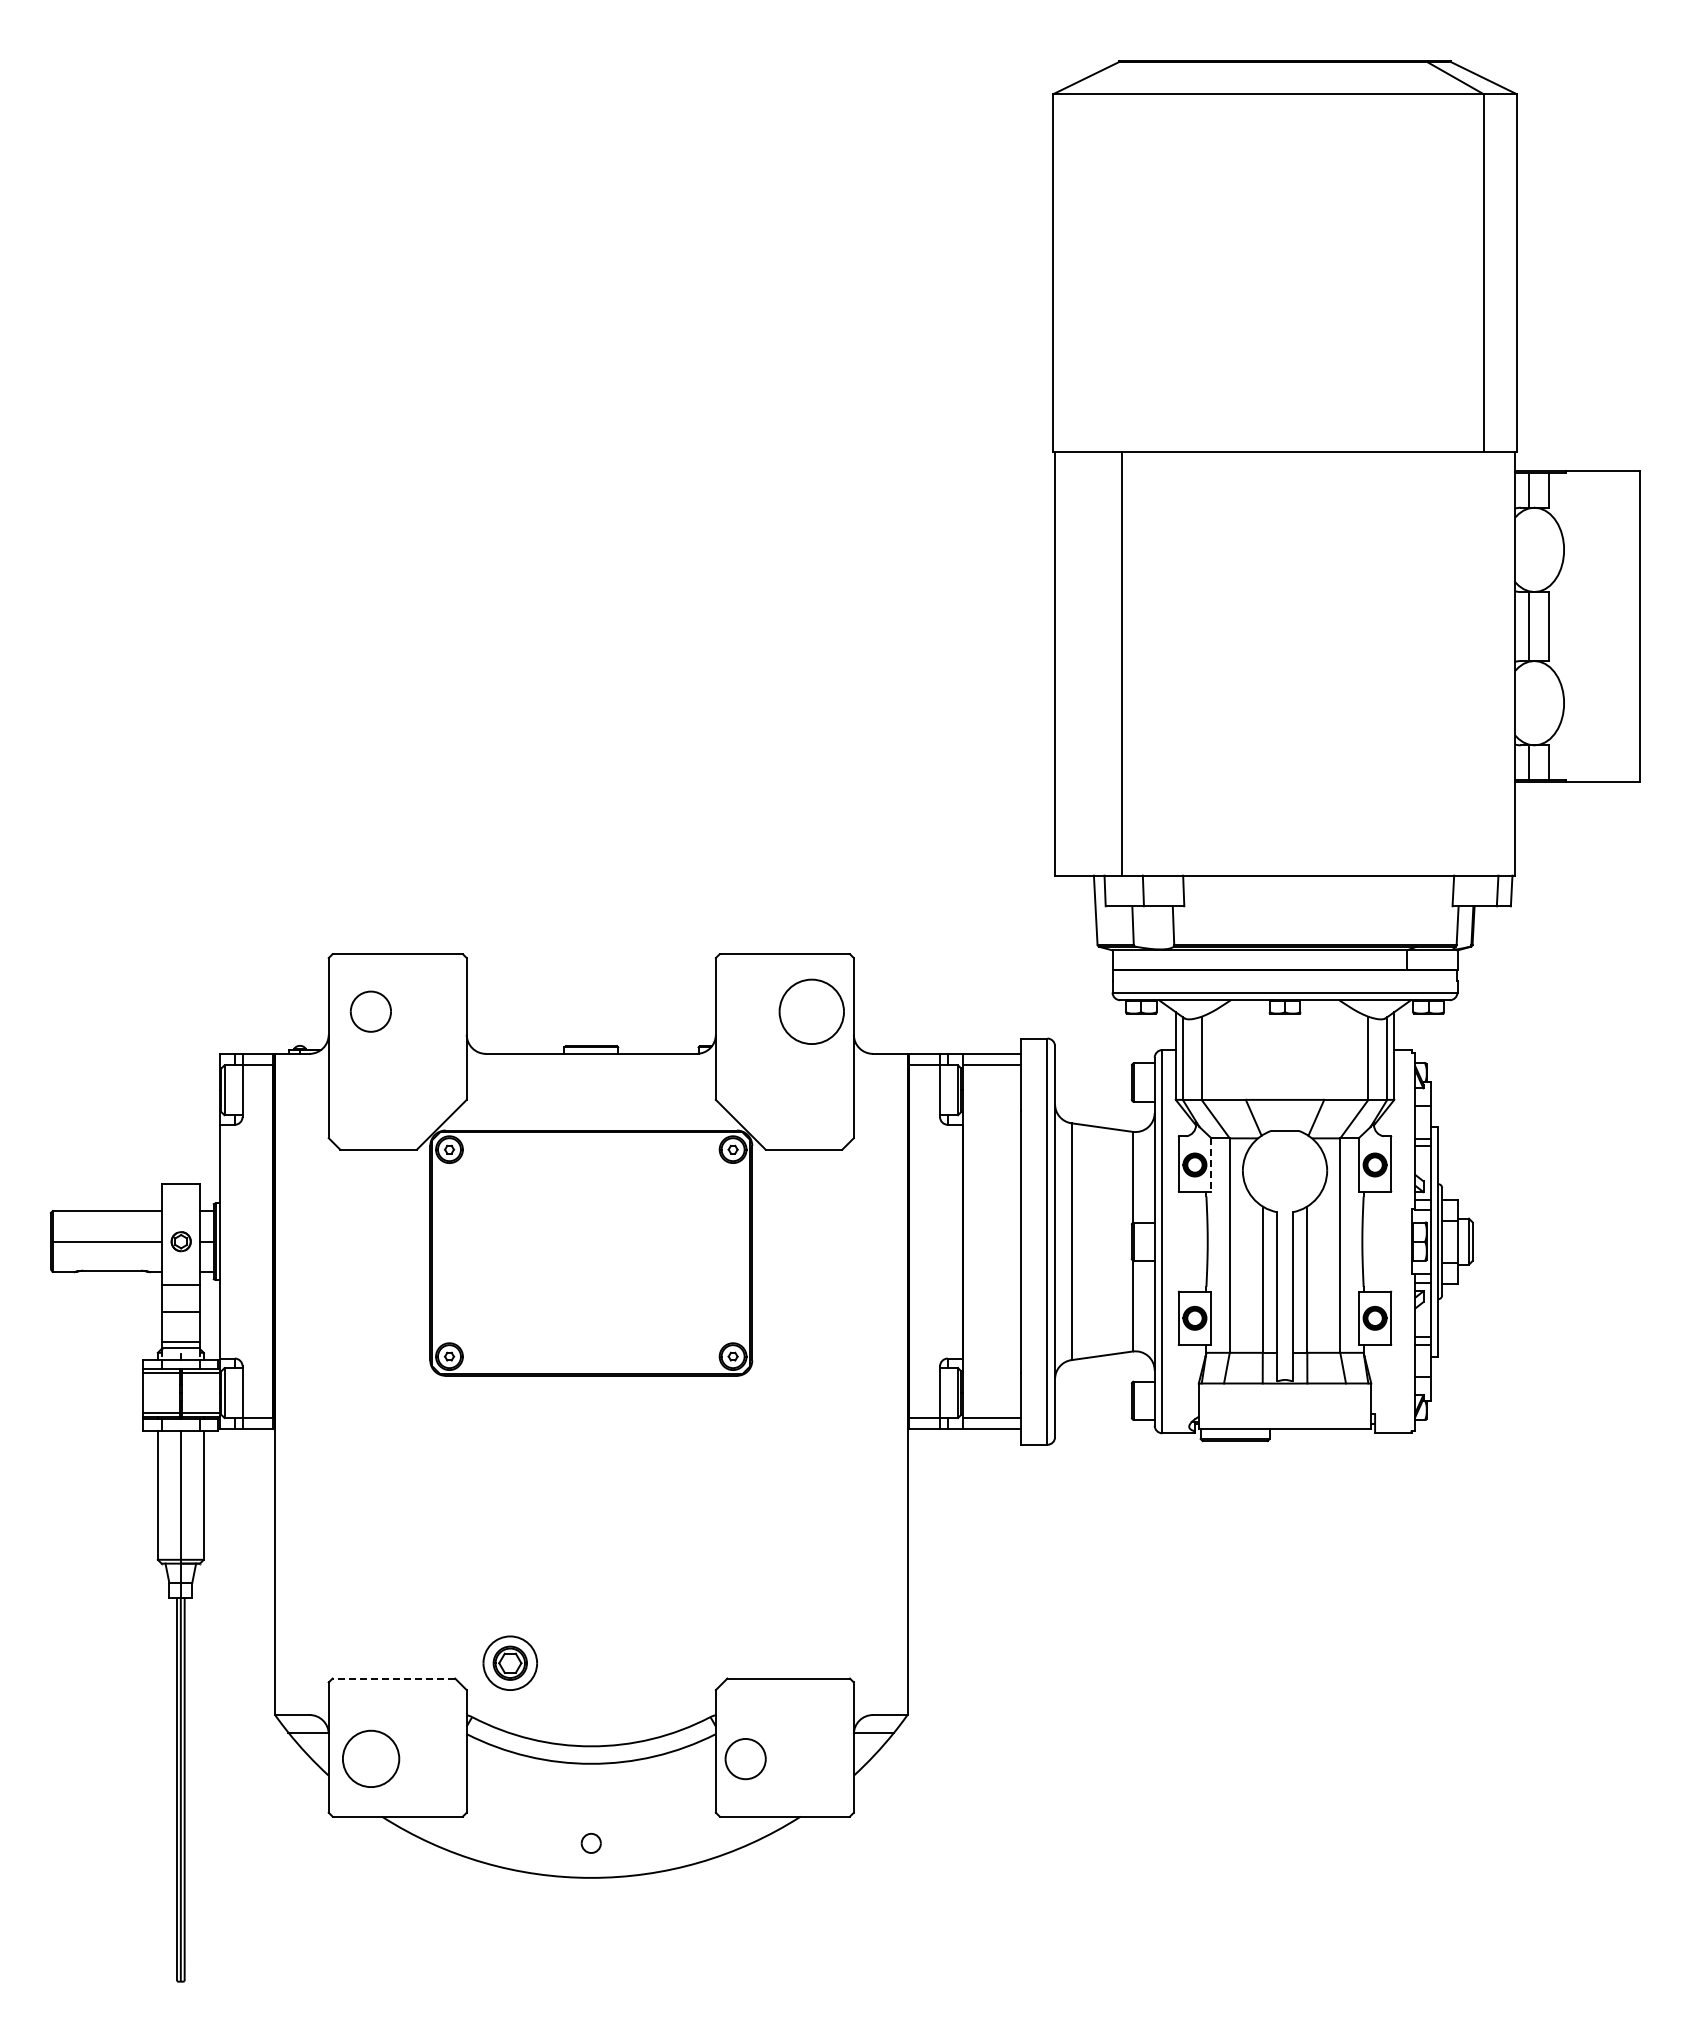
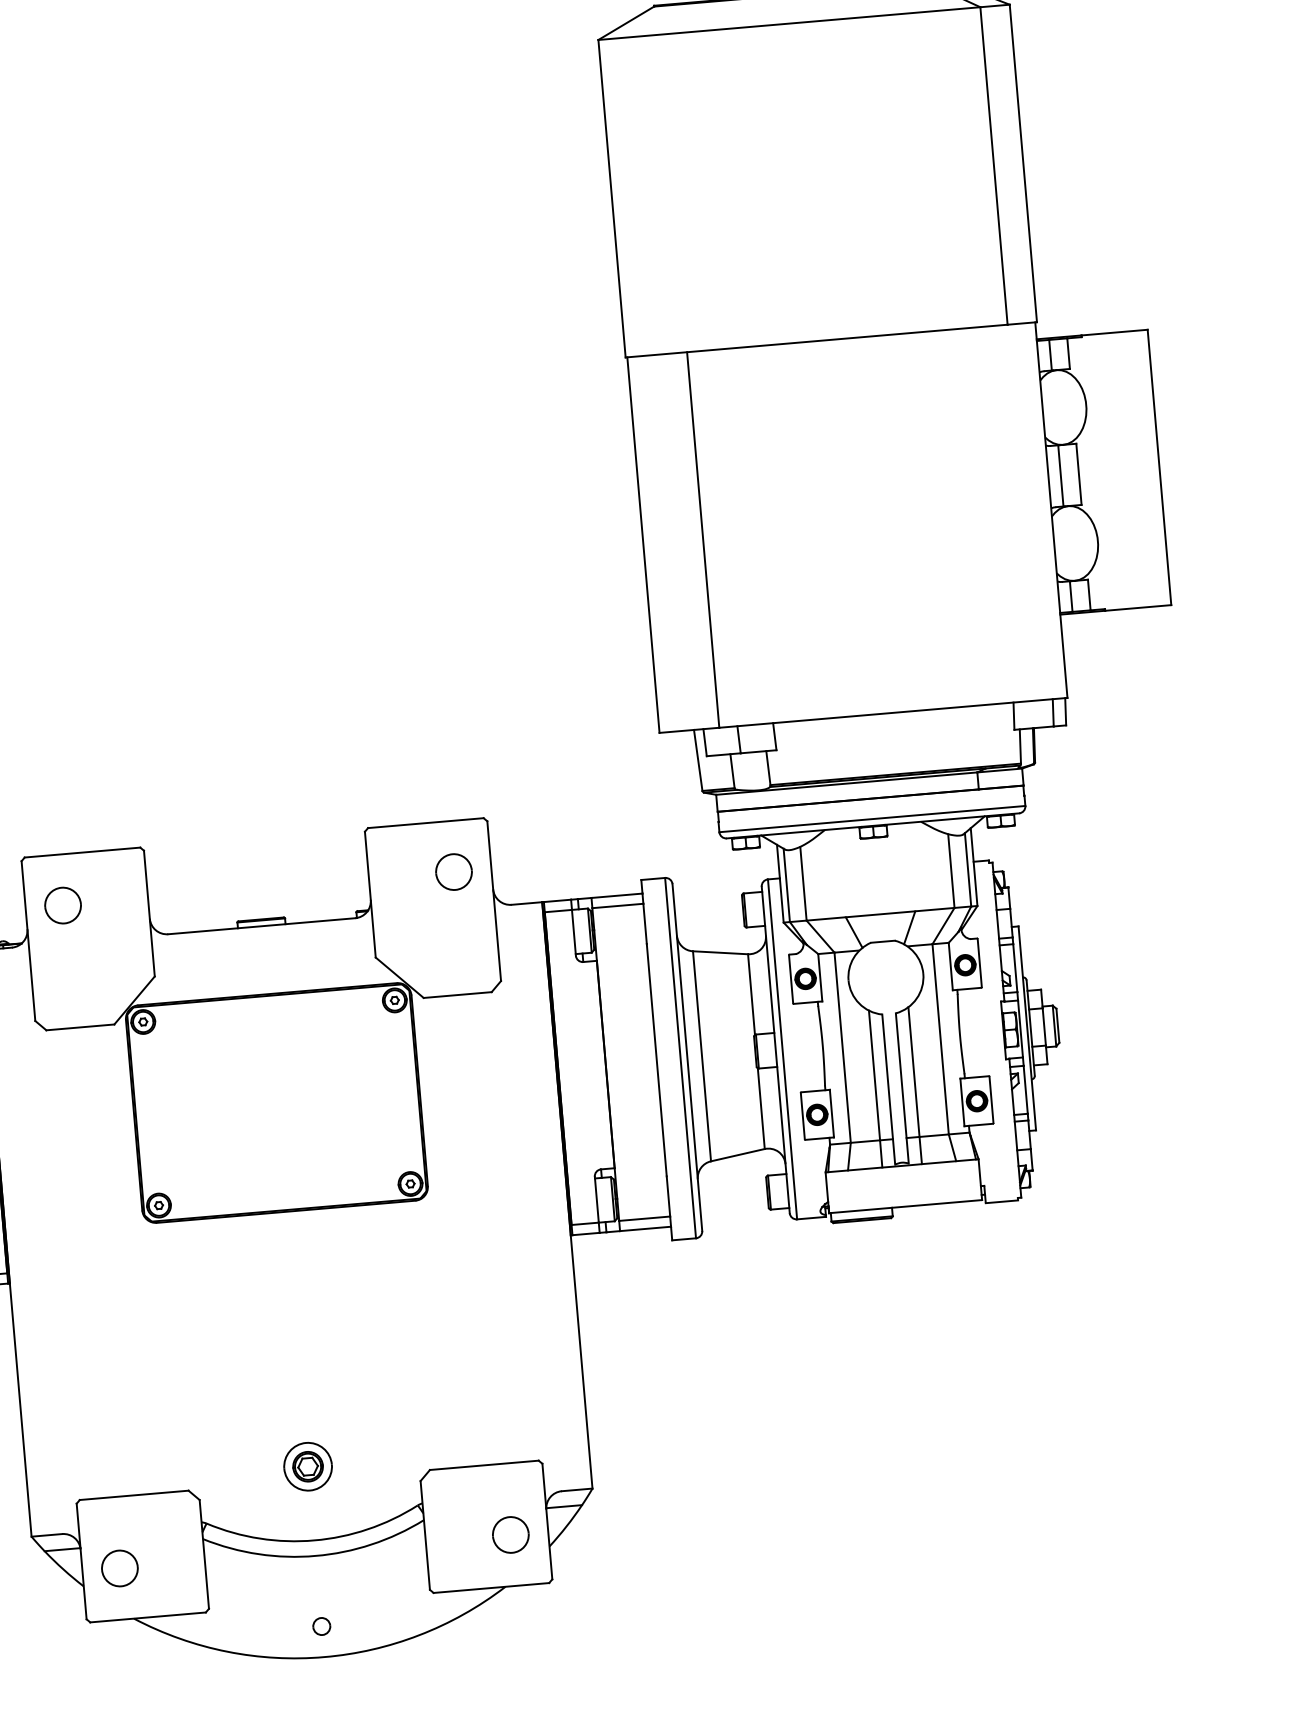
part: (811, 1011) -> (453, 871), size x0.62
line: (1211, 1165) -> (820, 978), dashed -> solid
part: (509, 1662) -> (307, 1466), moved
line: (393, 1678) -> (133, 1495), dashed -> solid
part: (370, 1759) -> (119, 1568), size x0.71
part: (745, 1759) -> (510, 1535), moved

